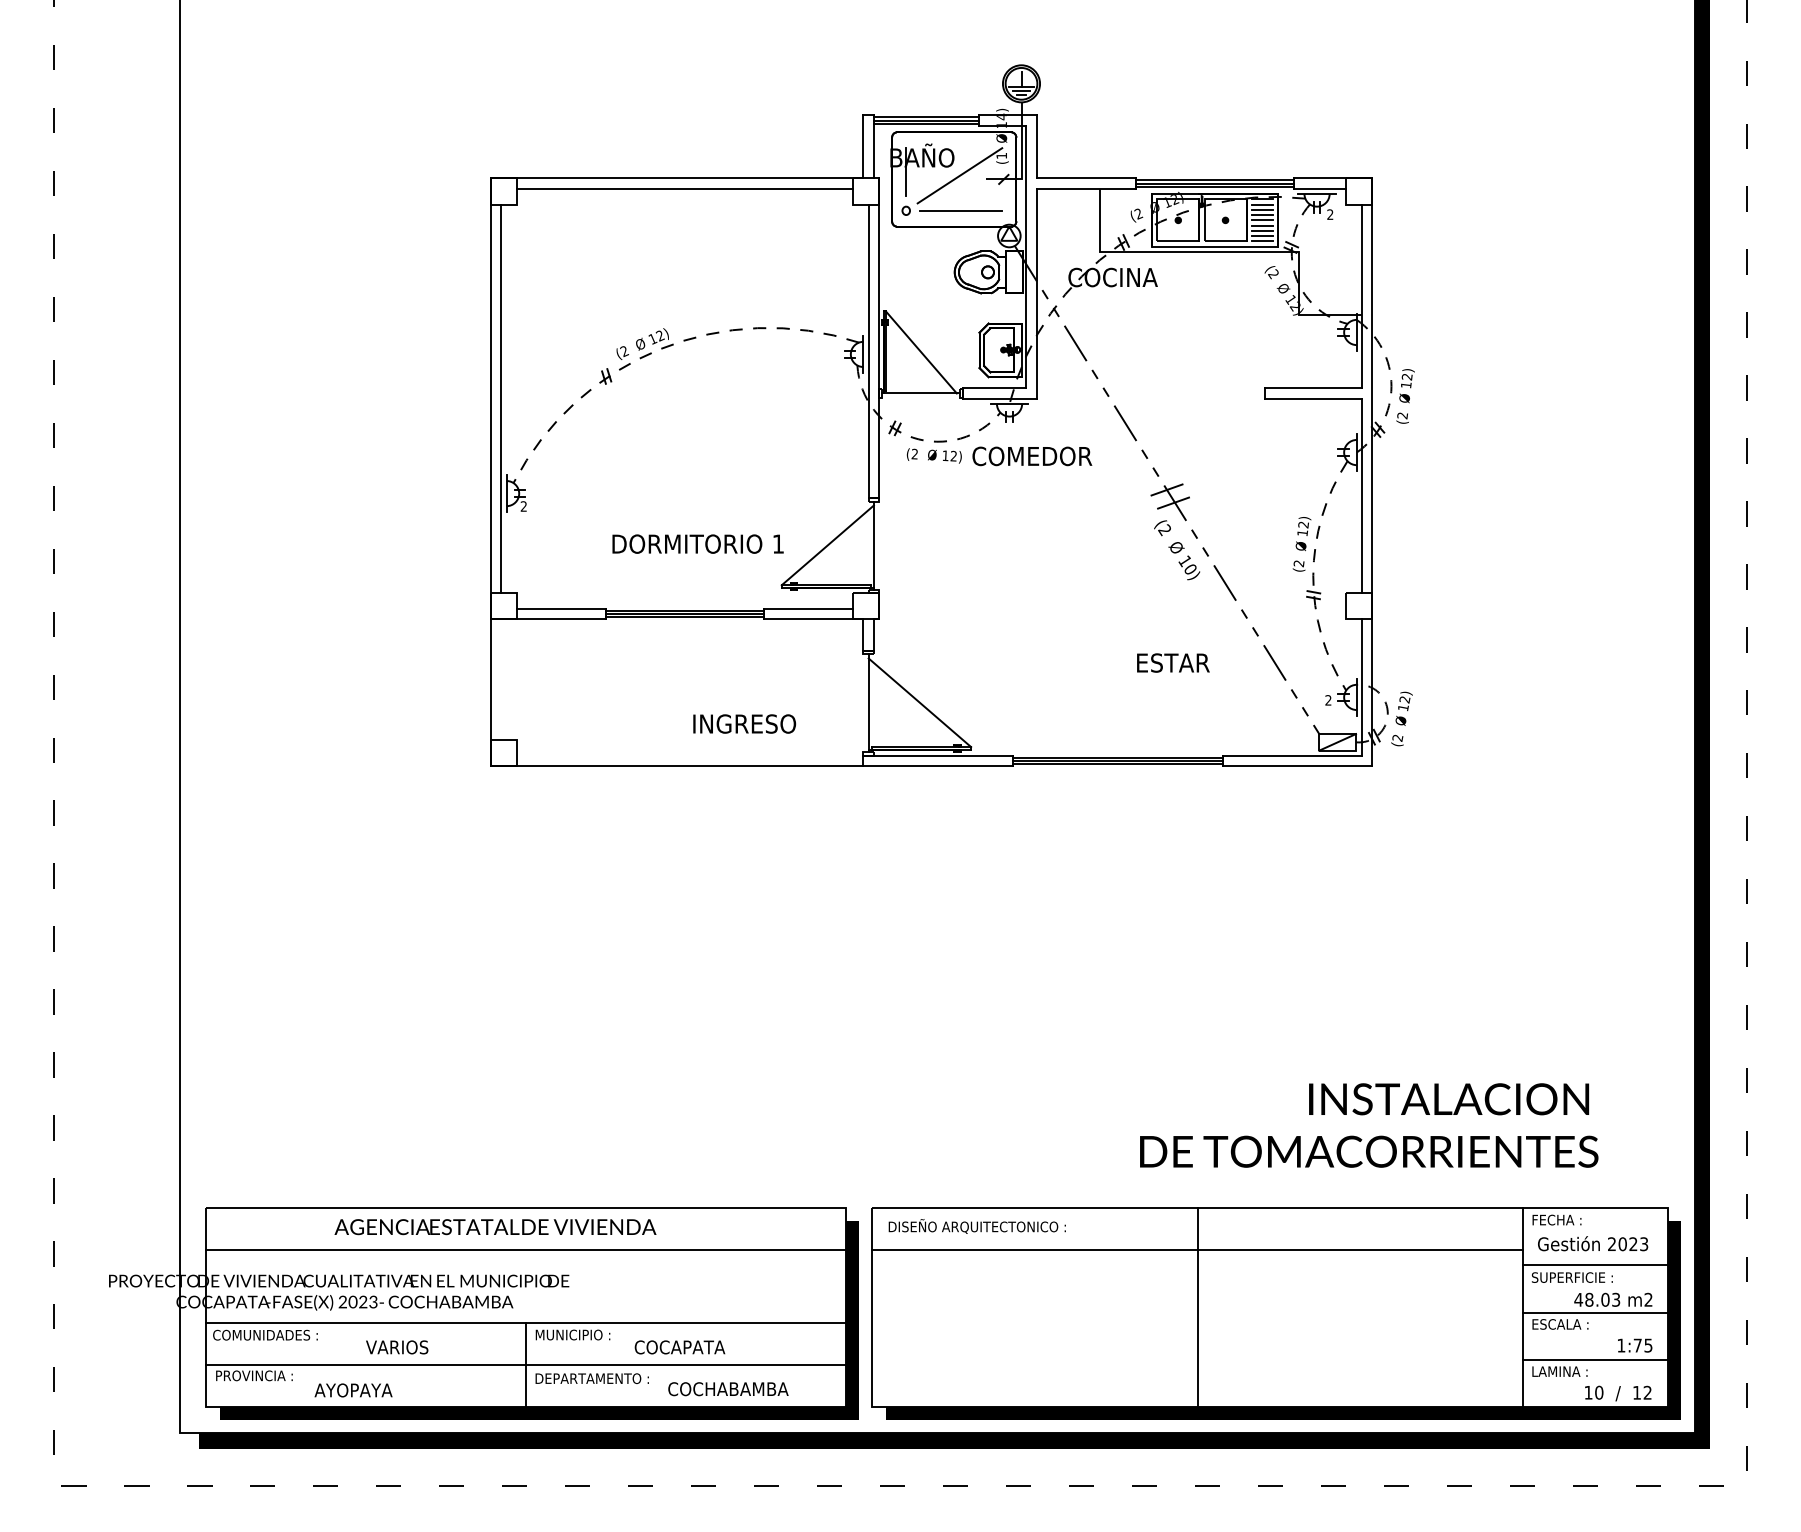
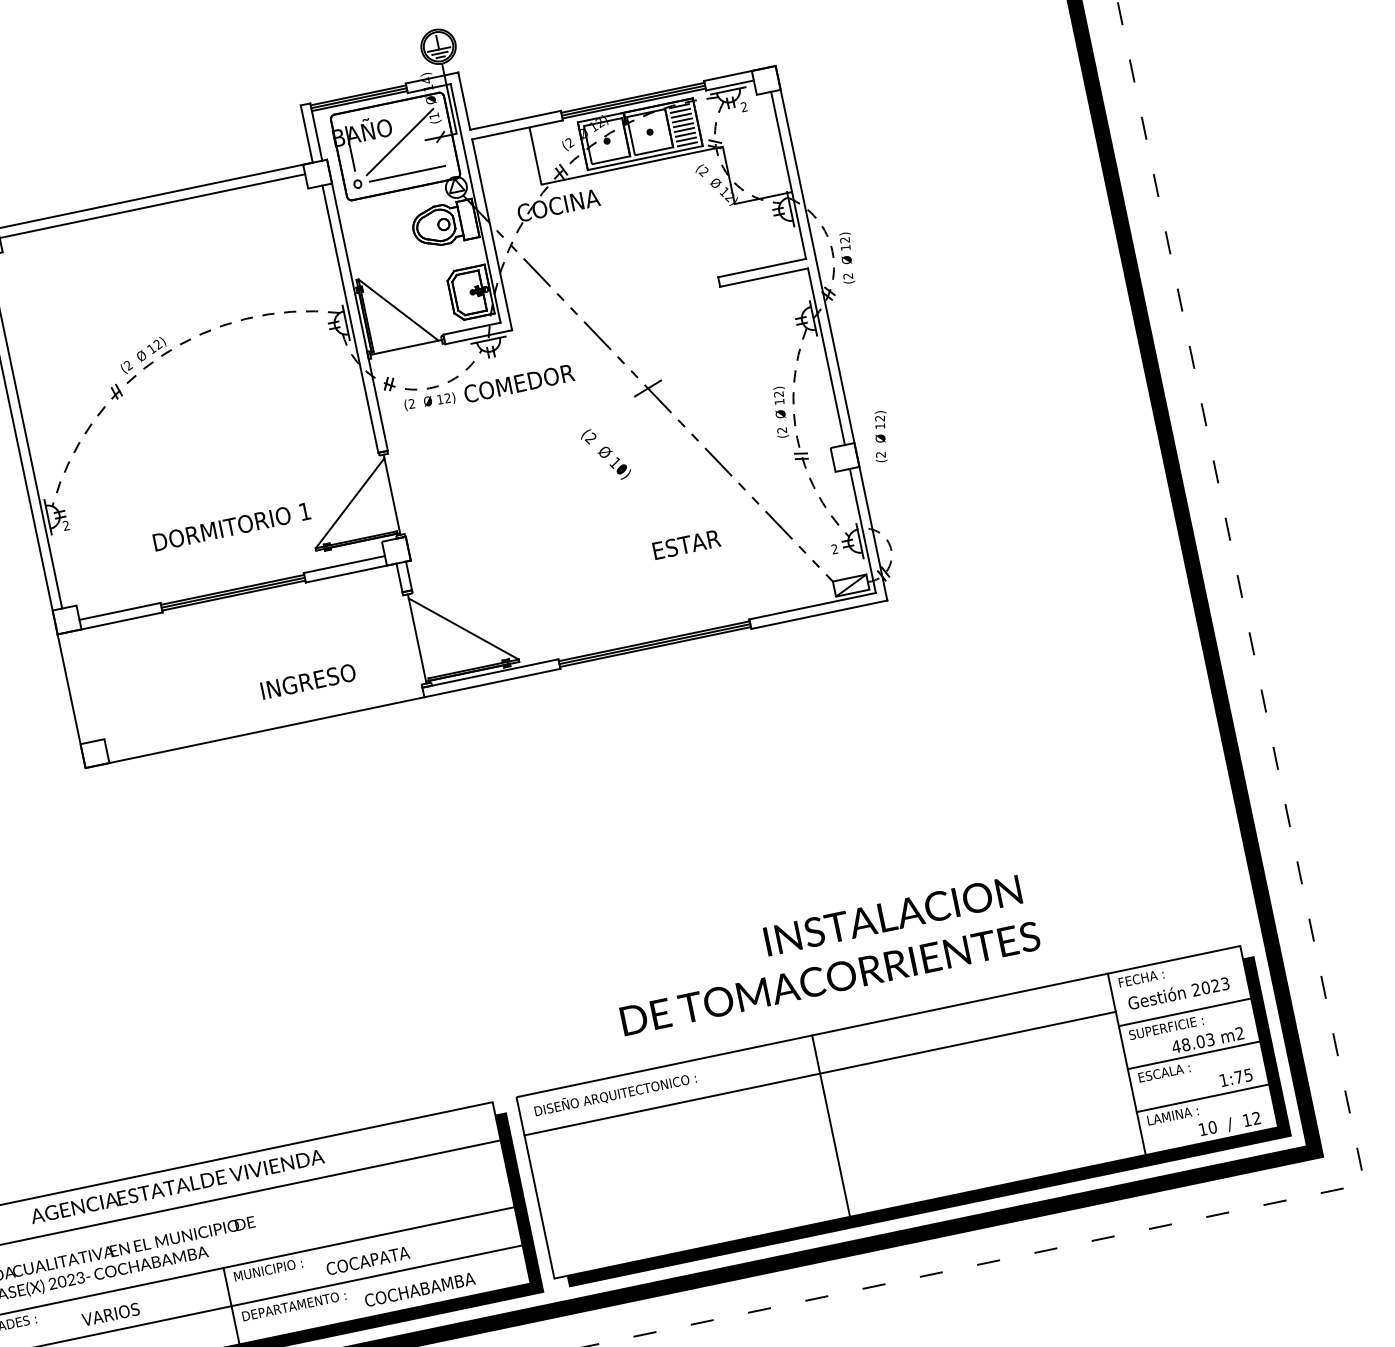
line: (1173, 502) -> (656, 398), removed
text: (1177, 550) -> (606, 454), moved
text: (1401, 718) -> (880, 436), moved
text: (1369, 1125) -> (825, 954), moved

